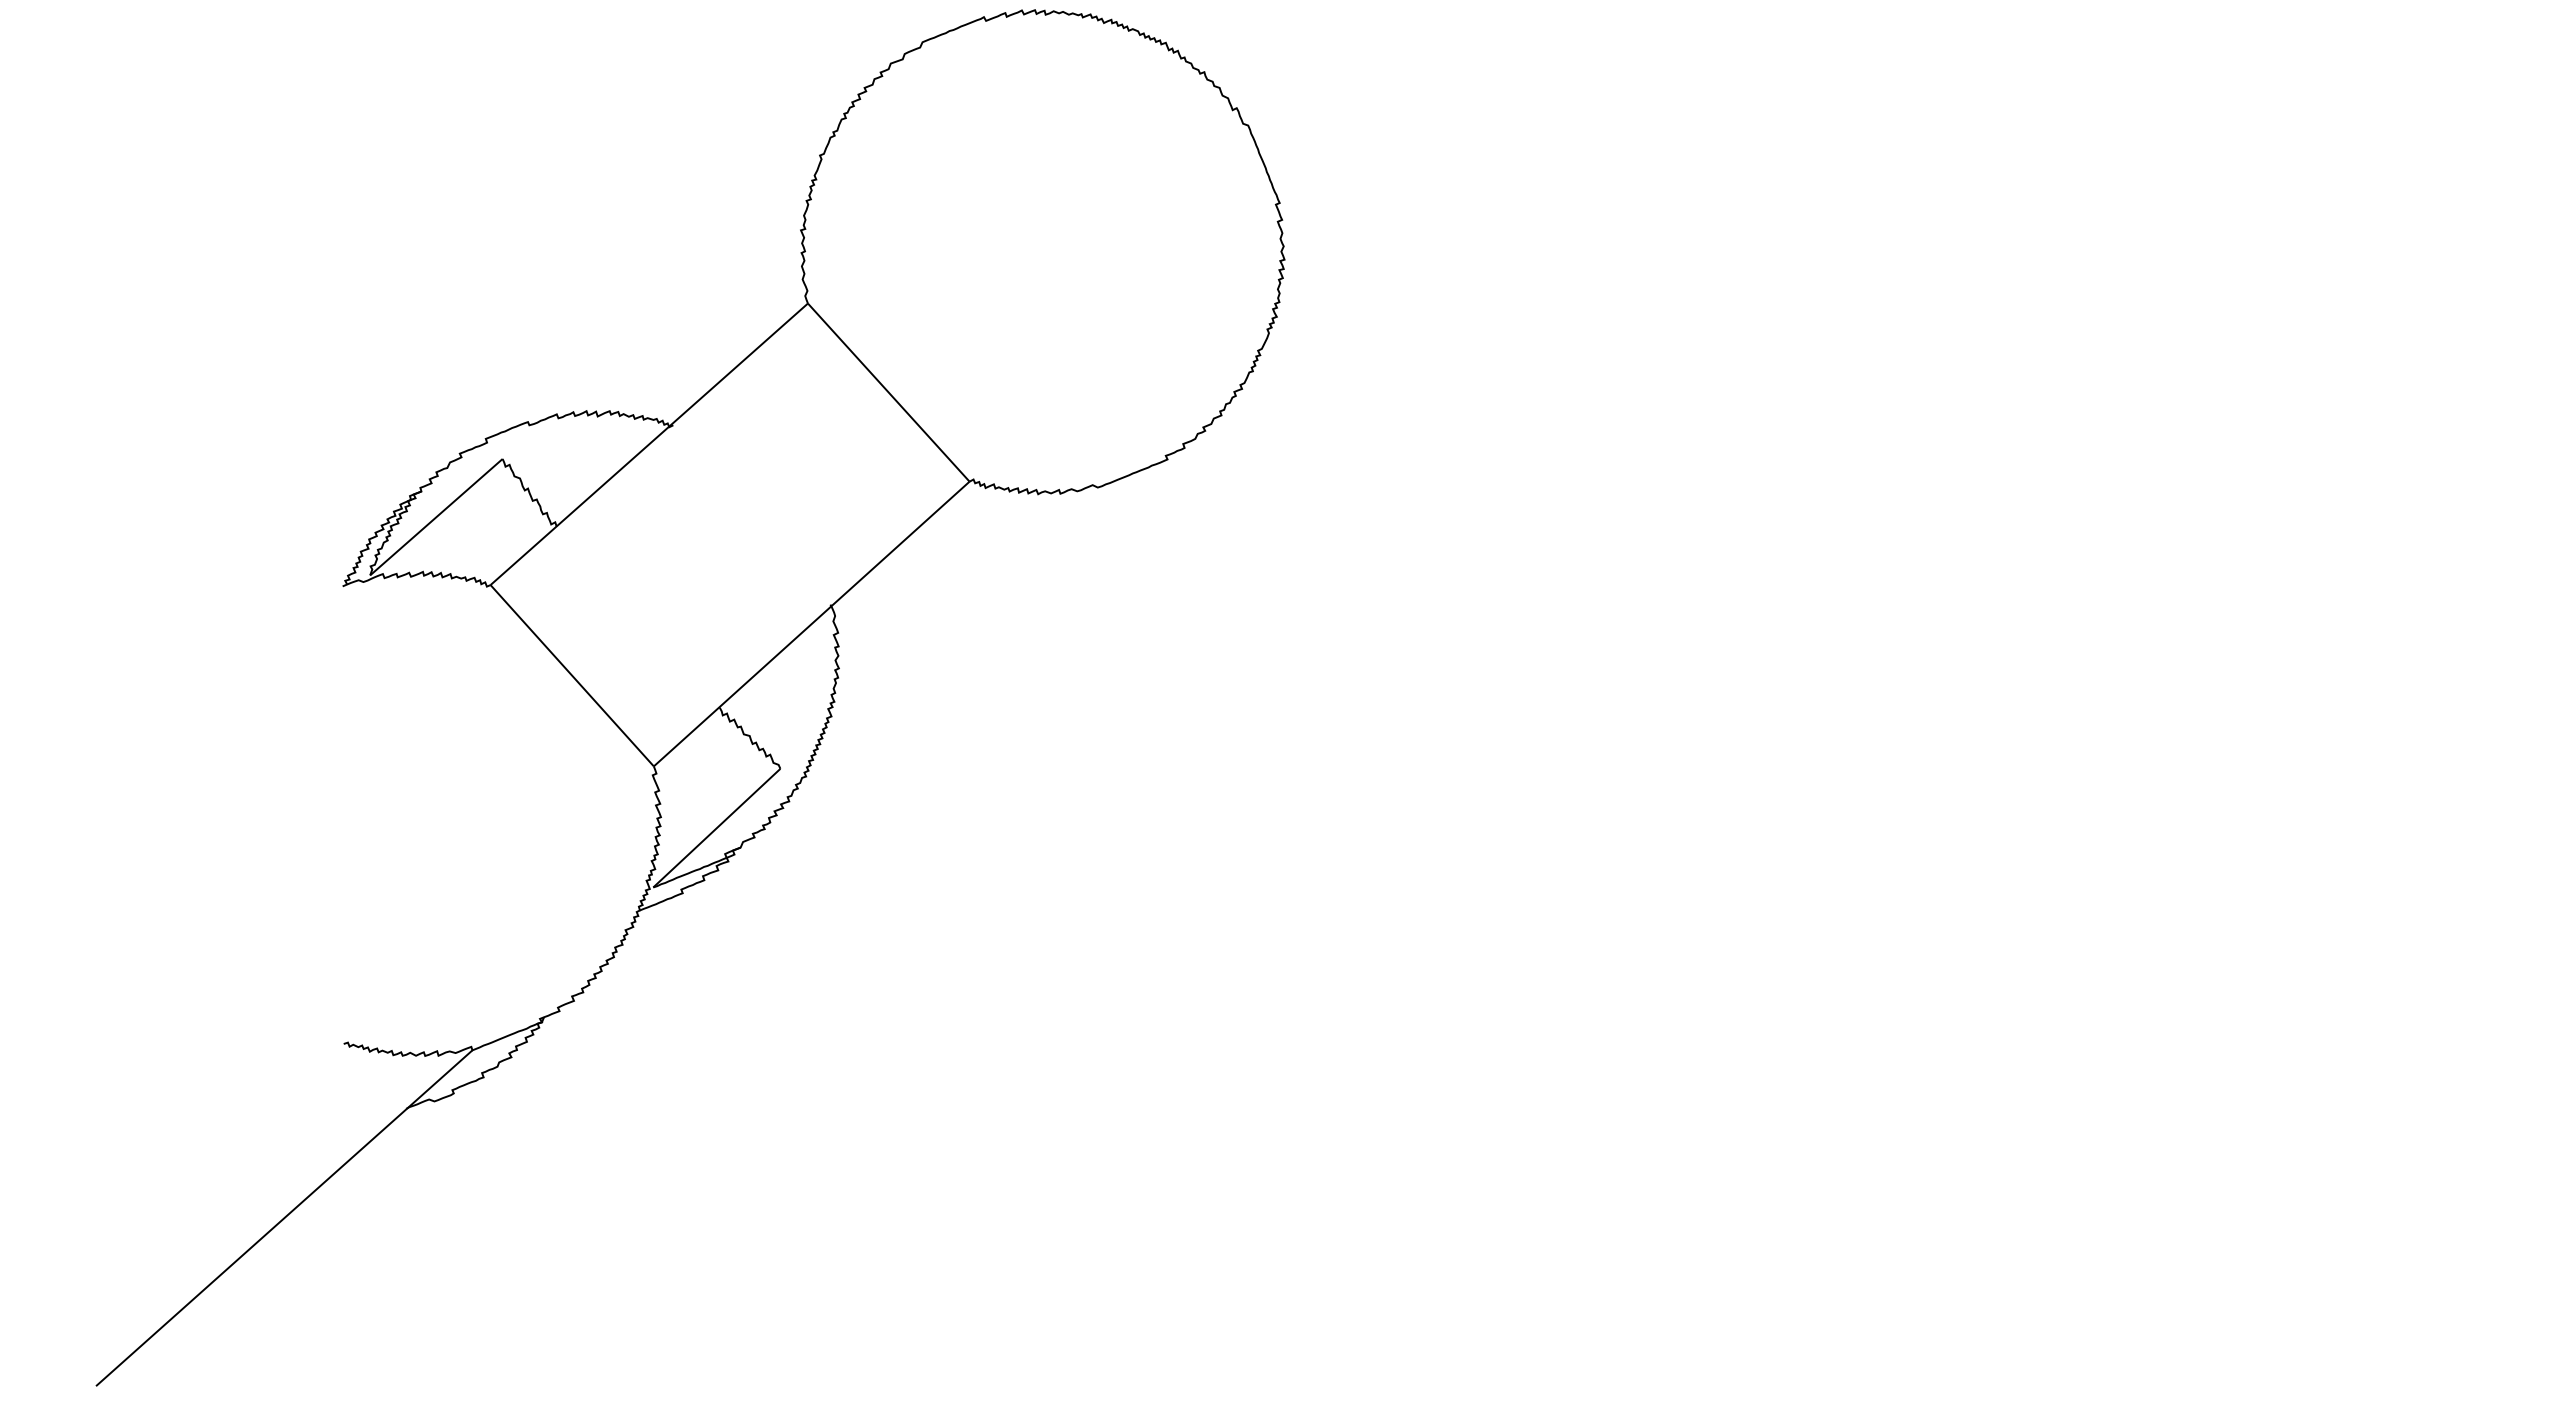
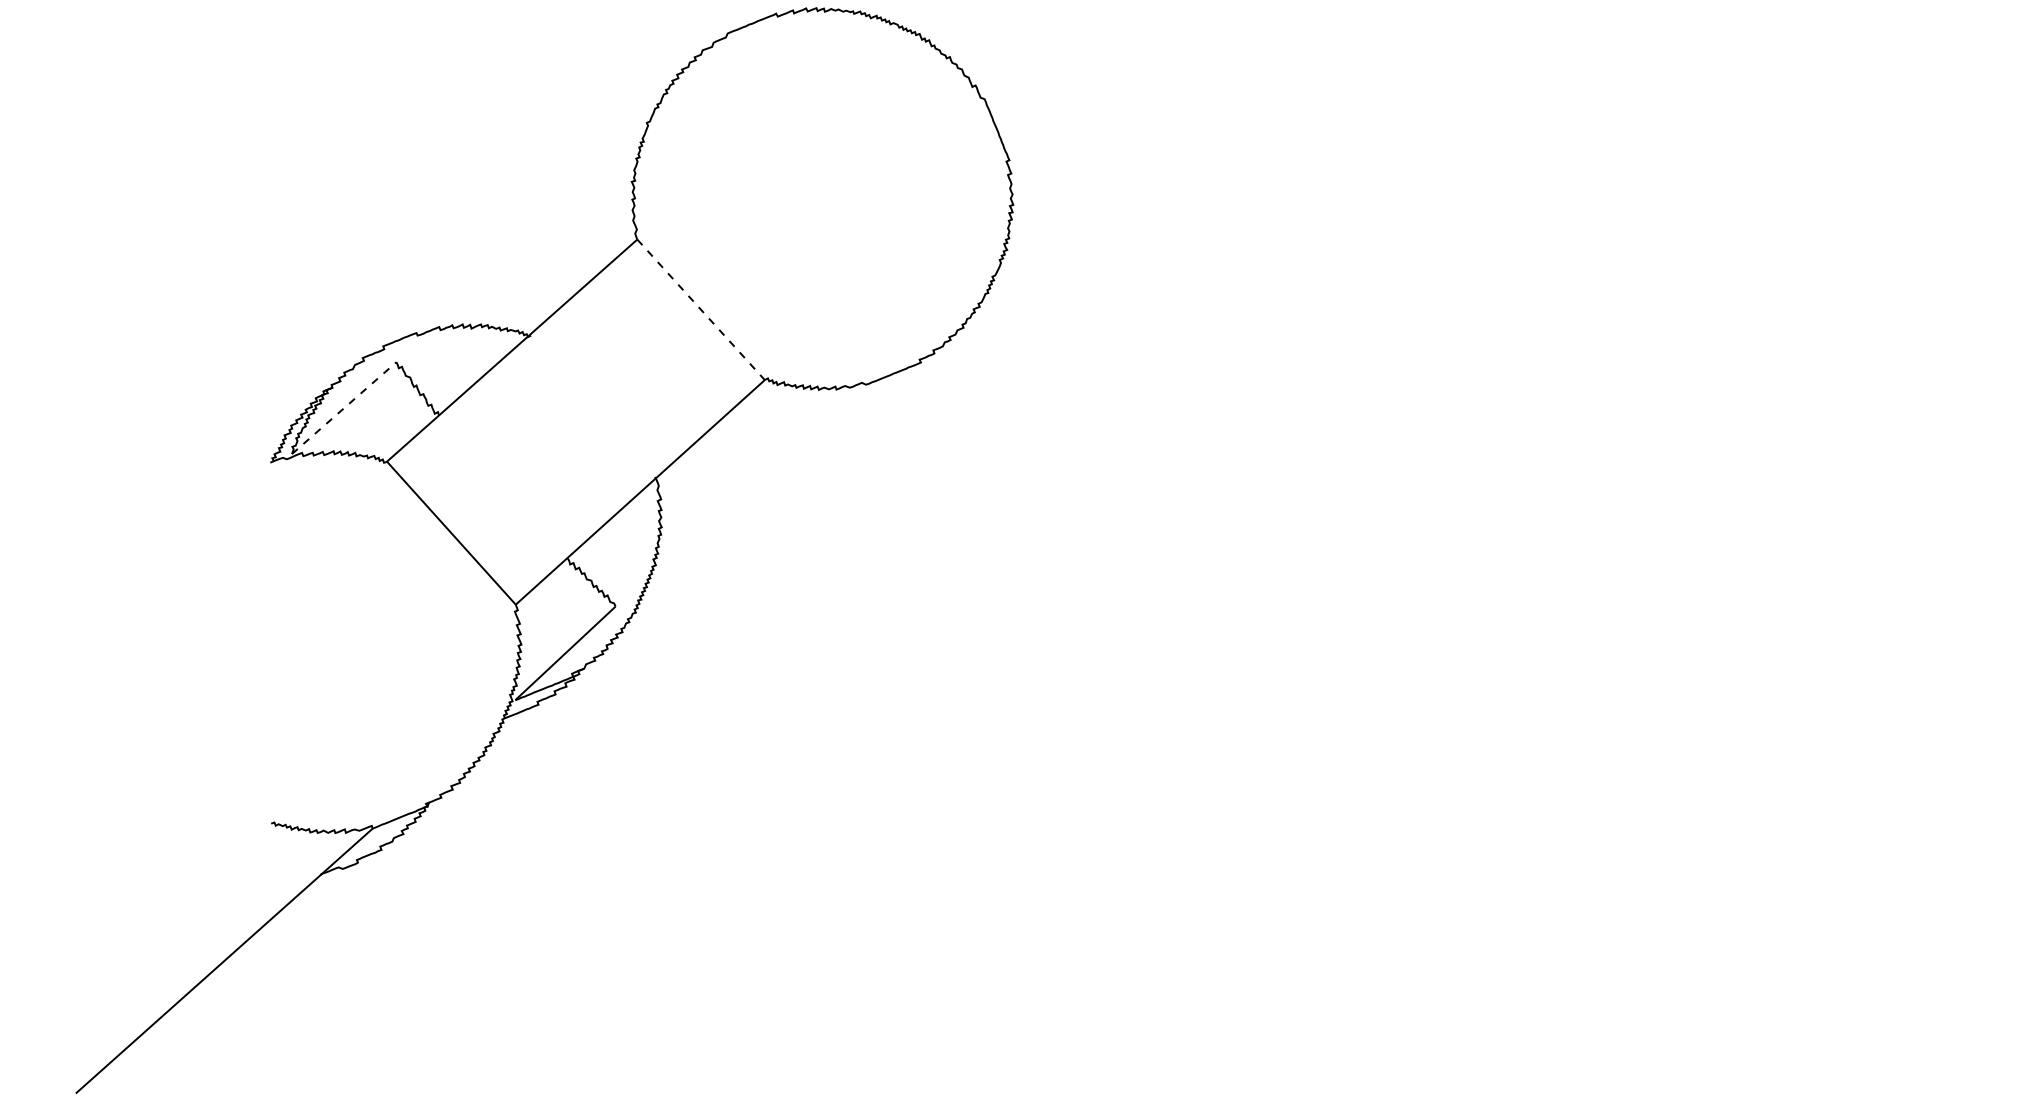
line: (889, 392) -> (701, 309), solid -> dashed
line: (436, 516) -> (344, 407), solid -> dashed

